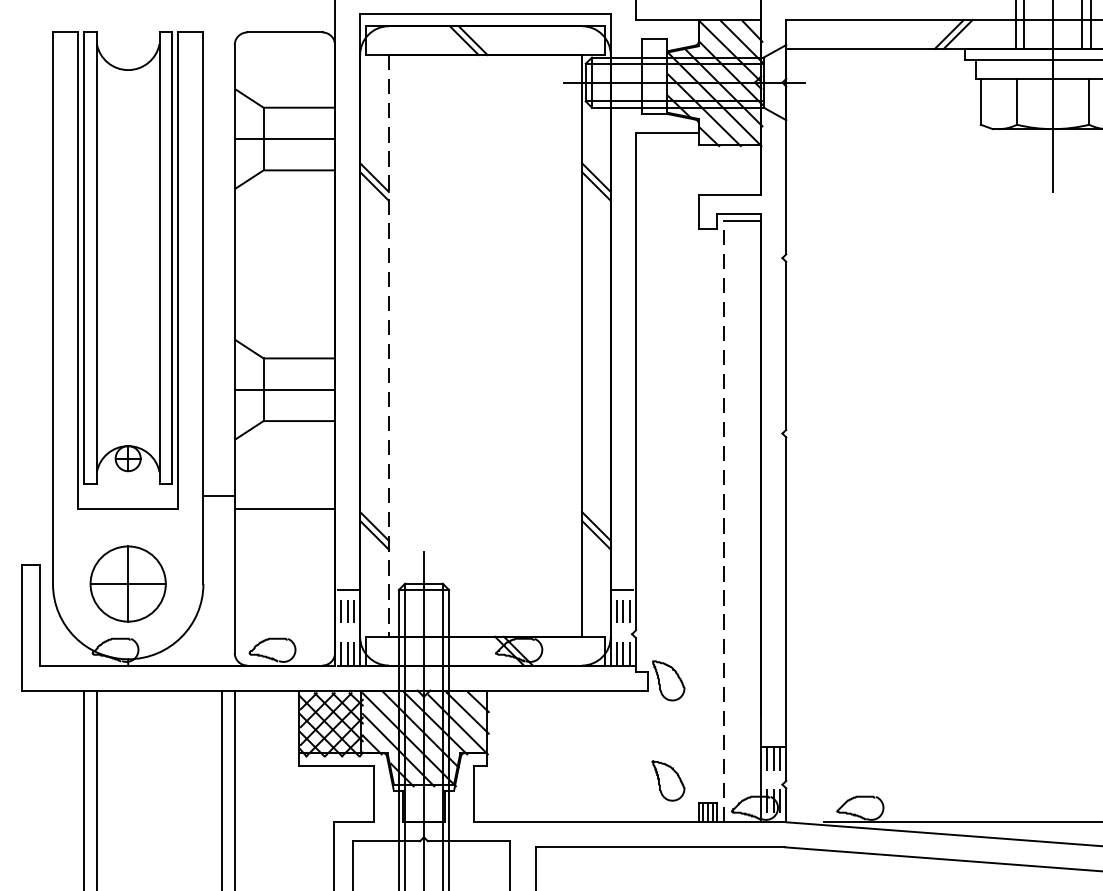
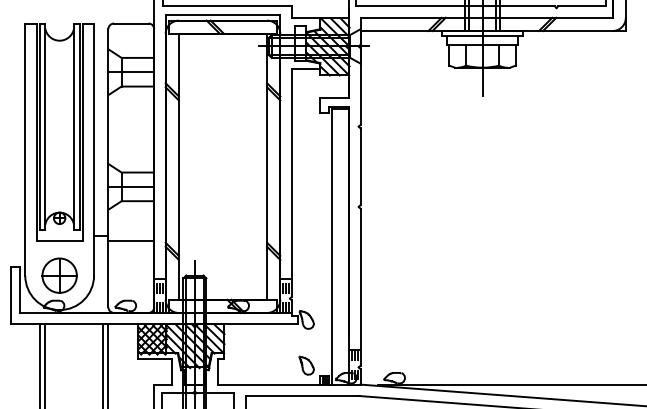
line: (388, 345) -> (178, 166), dashed -> solid
line: (722, 522) -> (331, 247), dashed -> solid

